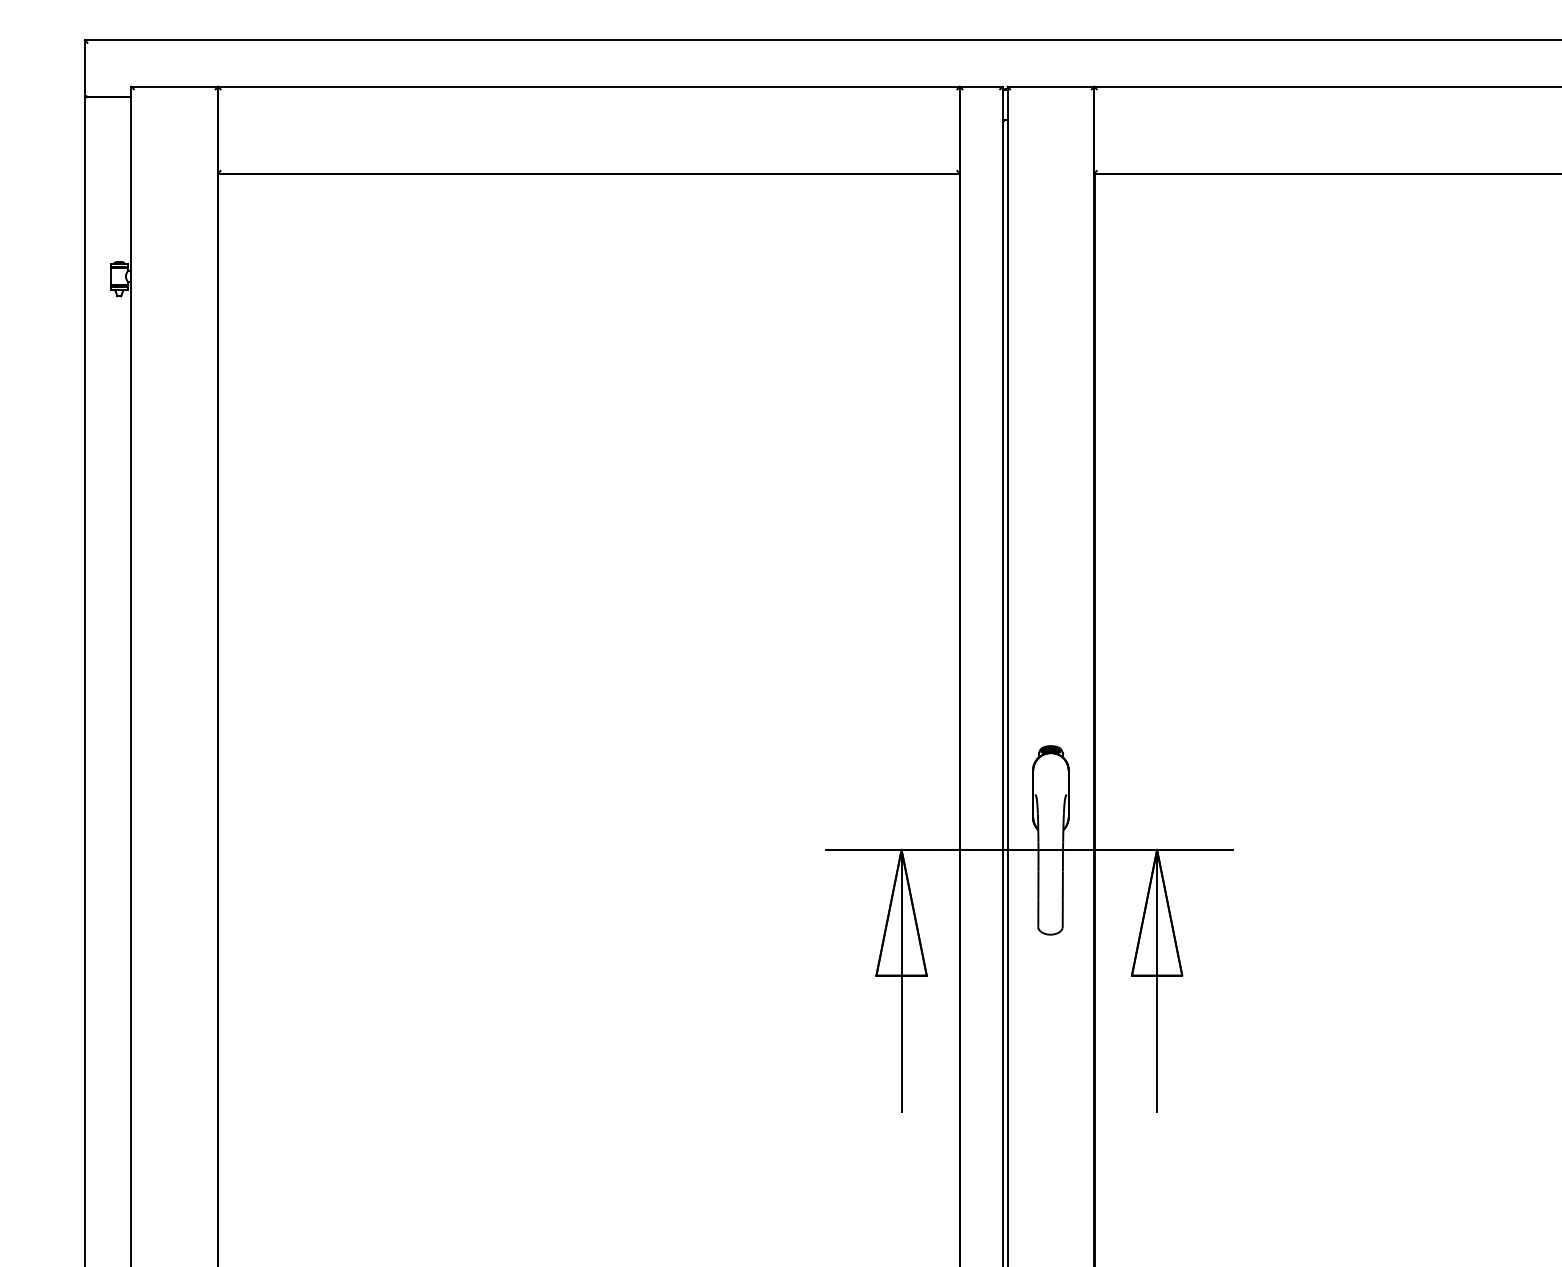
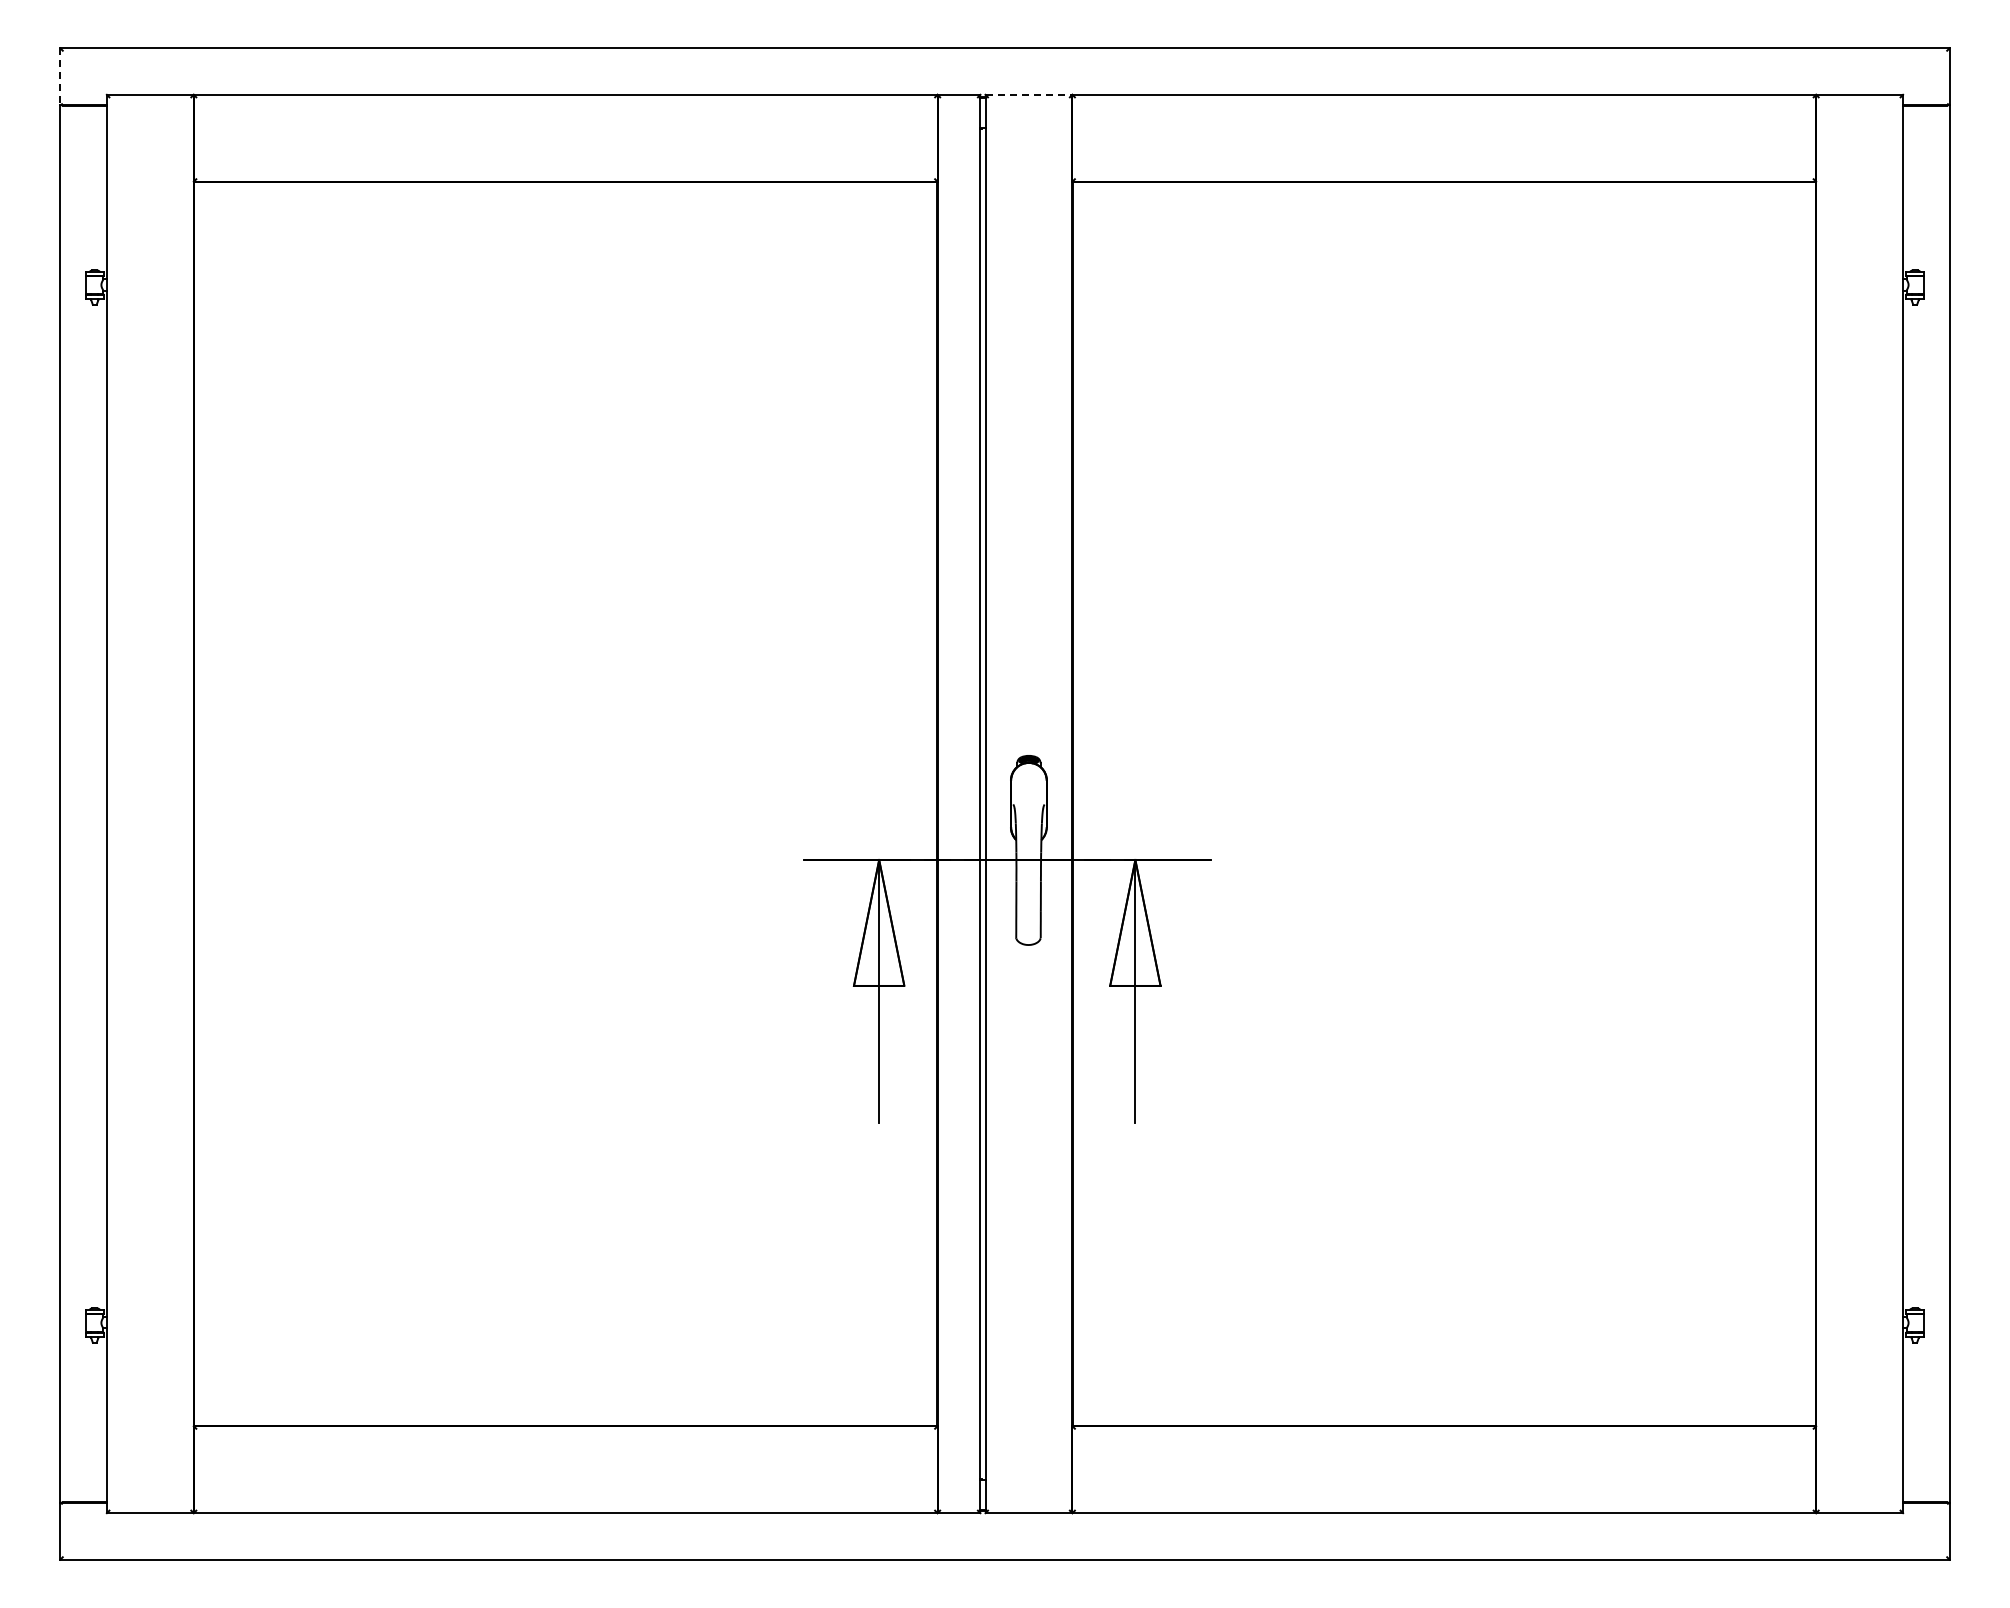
line: (85, 69) -> (60, 77), solid -> dashed
line: (1051, 86) -> (1029, 94), solid -> dashed

